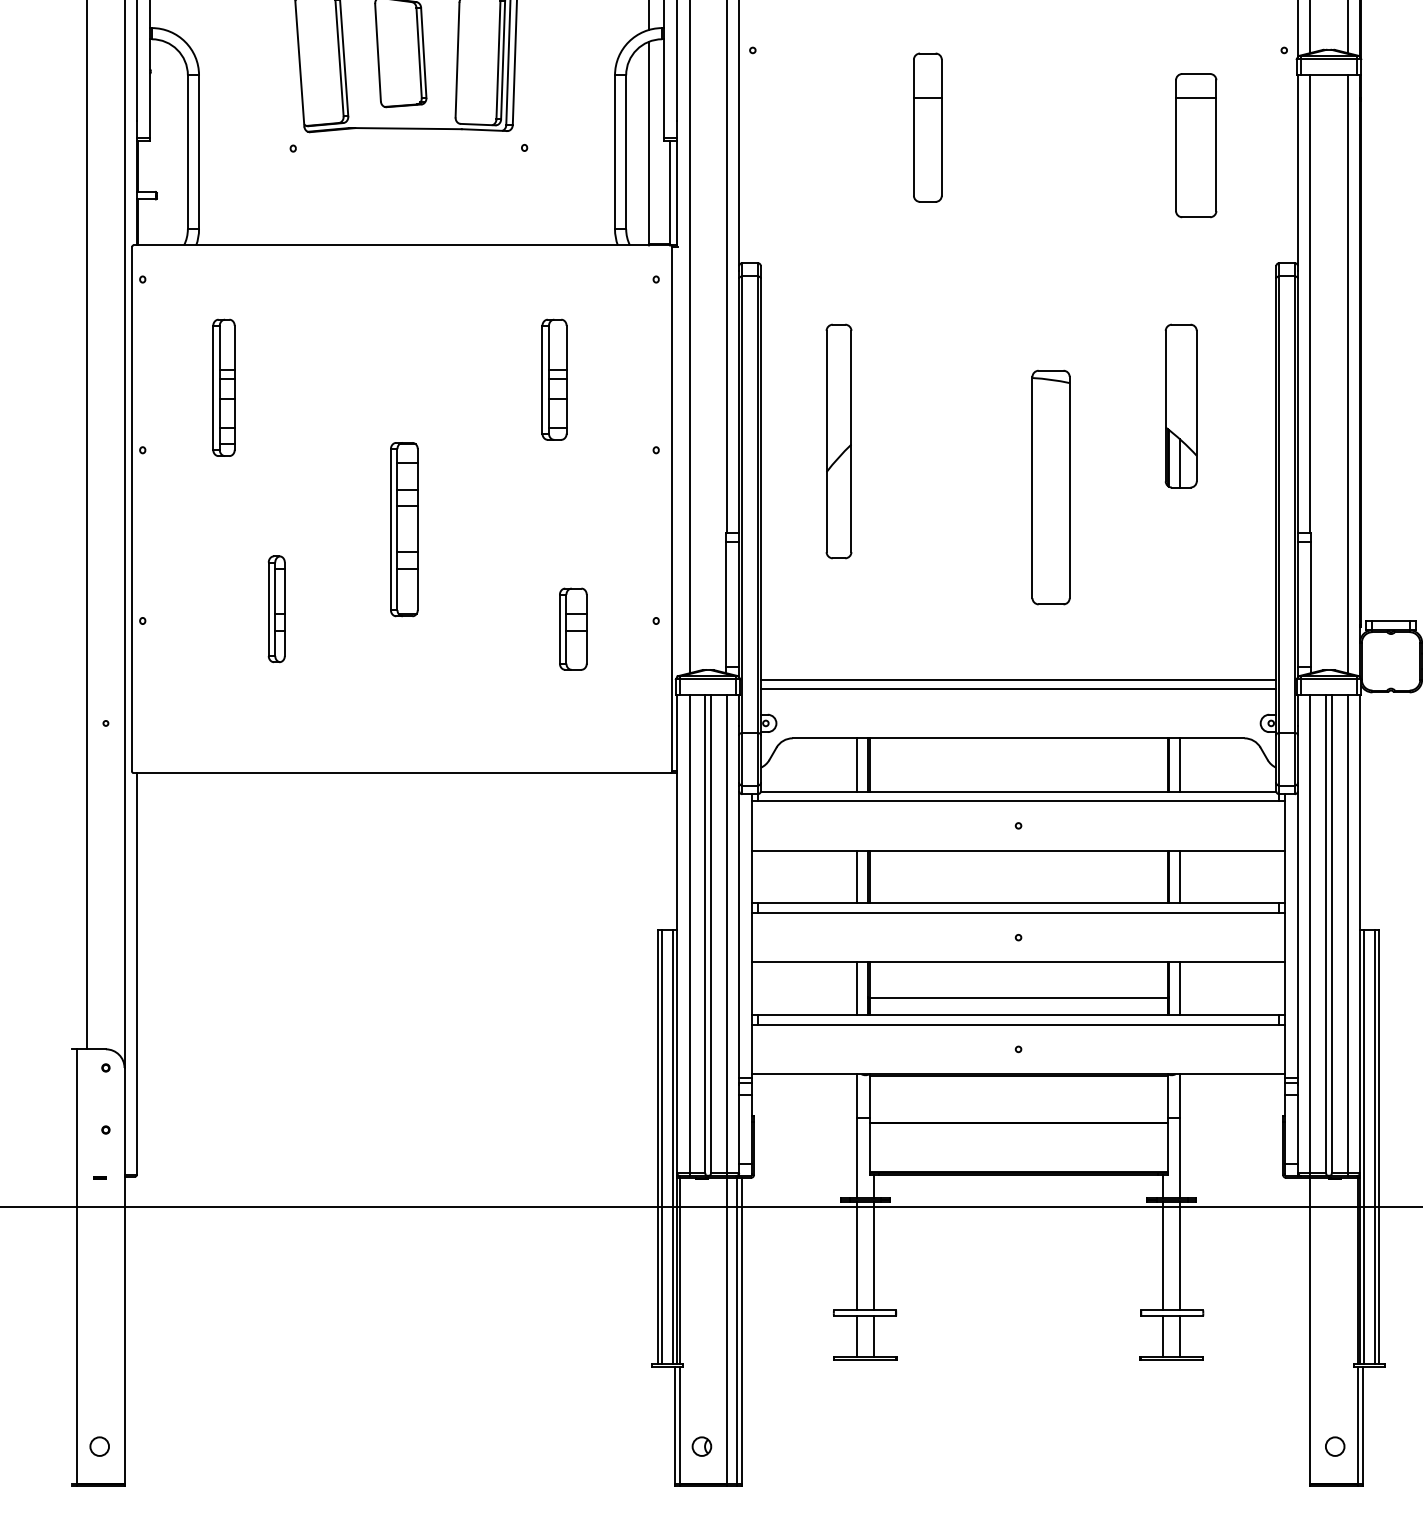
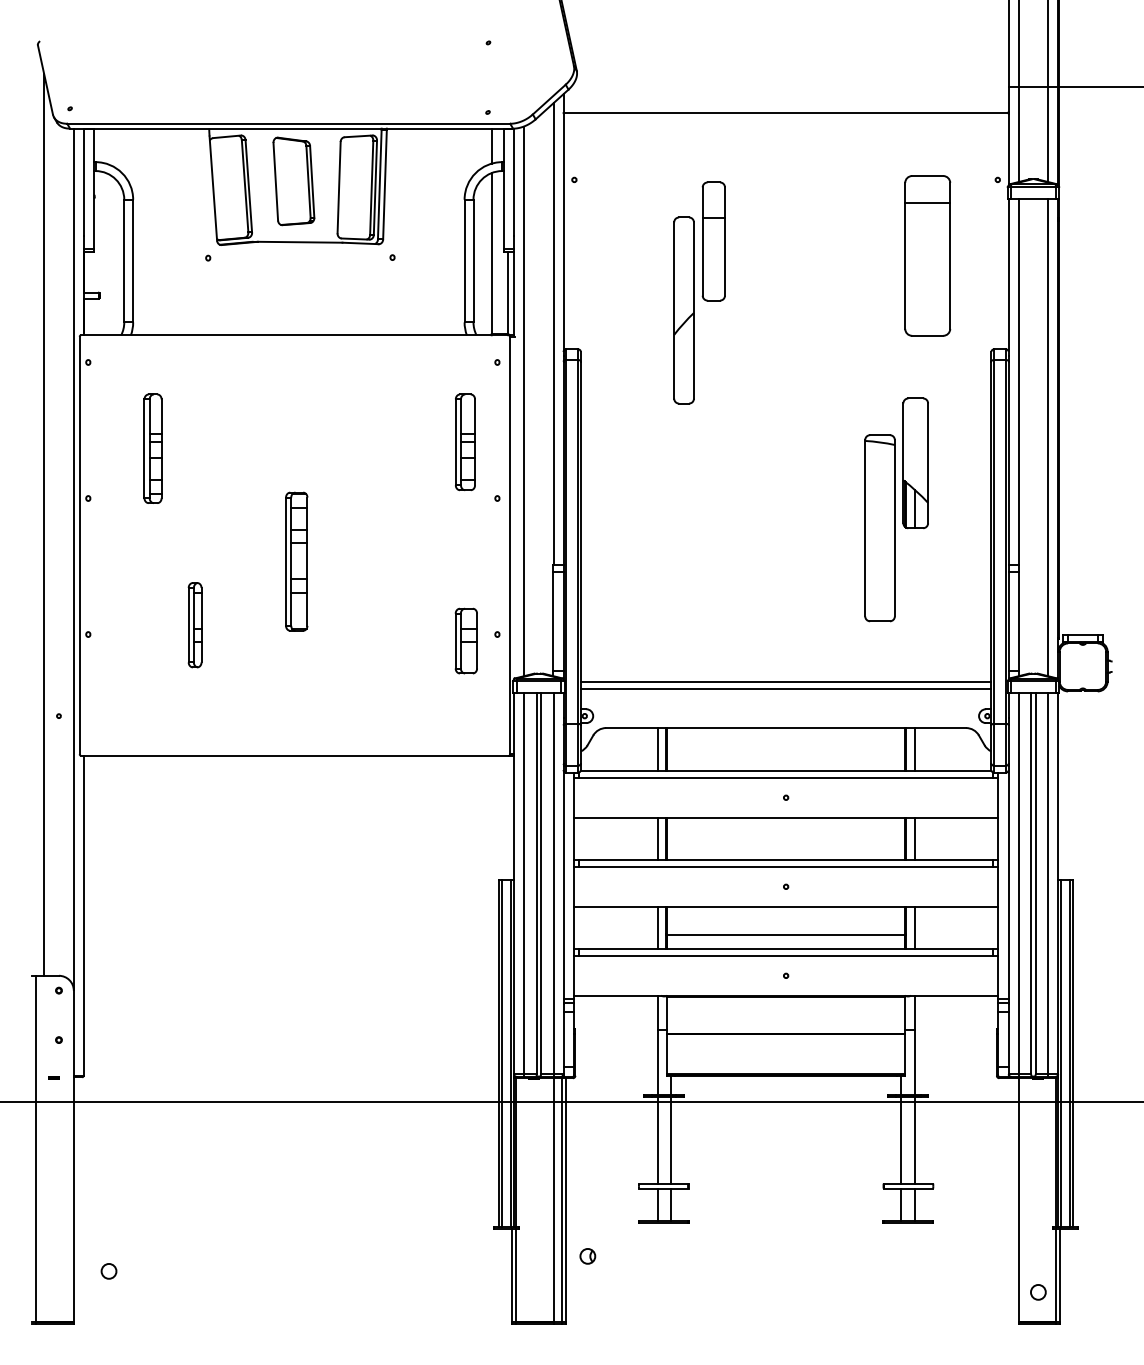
part: (1196, 145) -> (927, 255), size x1.4
part: (554, 379) -> (465, 442), moved
part: (838, 441) -> (683, 310), moved
part: (1050, 487) -> (879, 528), moved
part: (572, 628) -> (465, 640), moved
circle: (99, 1446) -> (108, 1271), moved
part: (701, 1446) -> (587, 1256), moved

